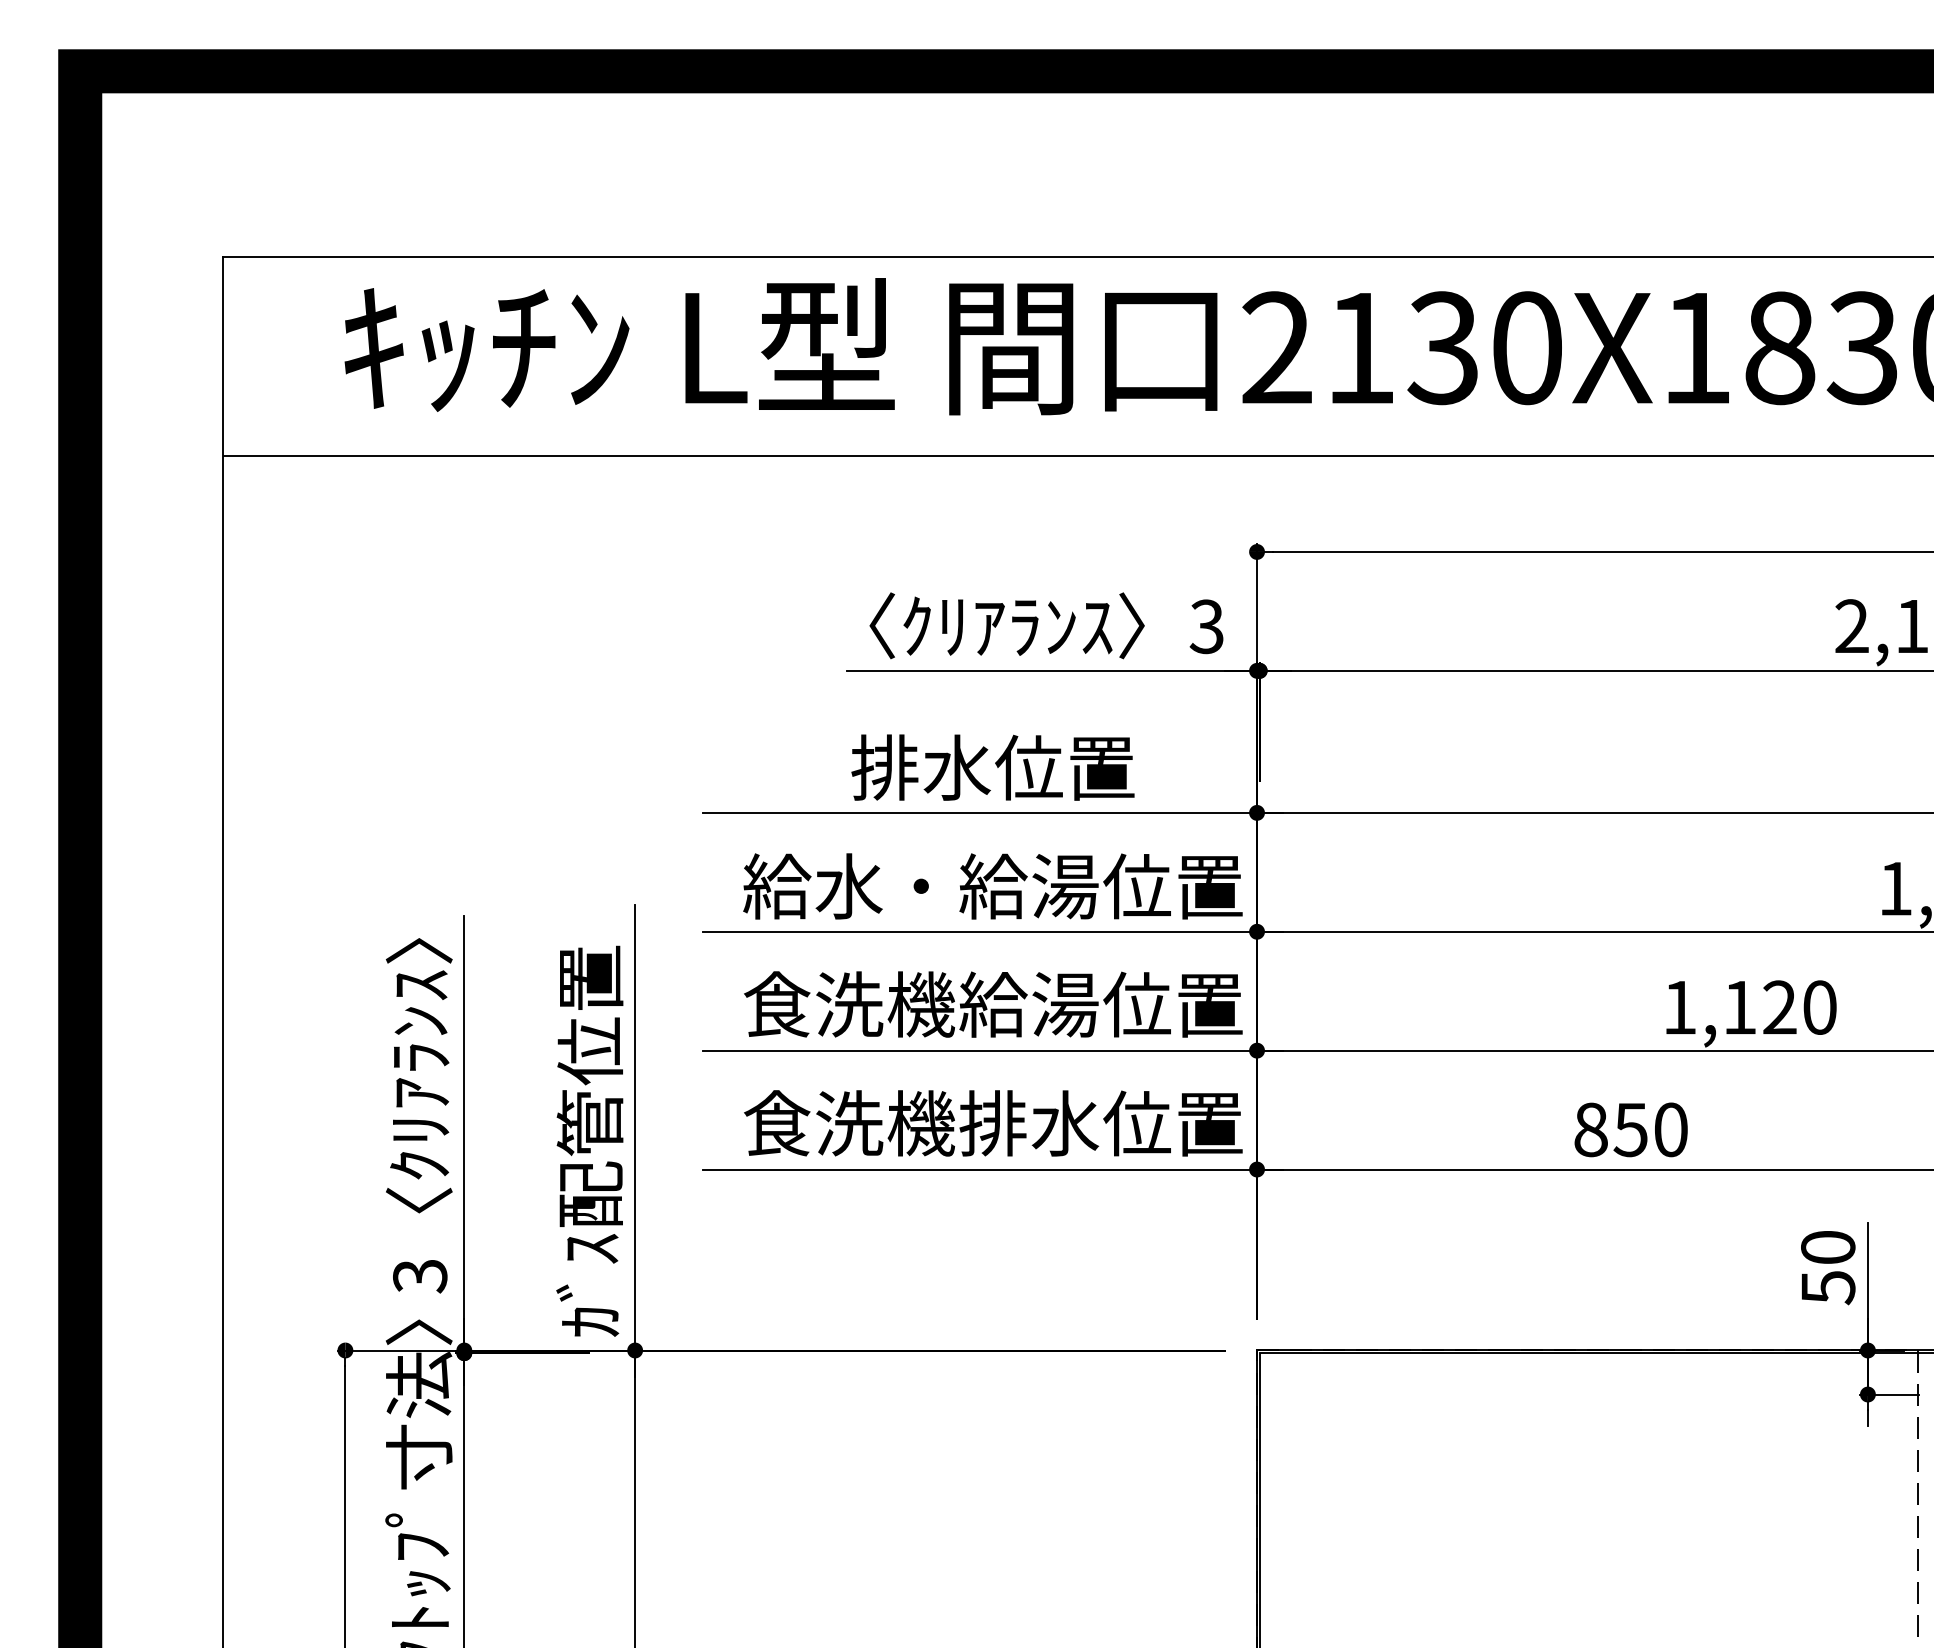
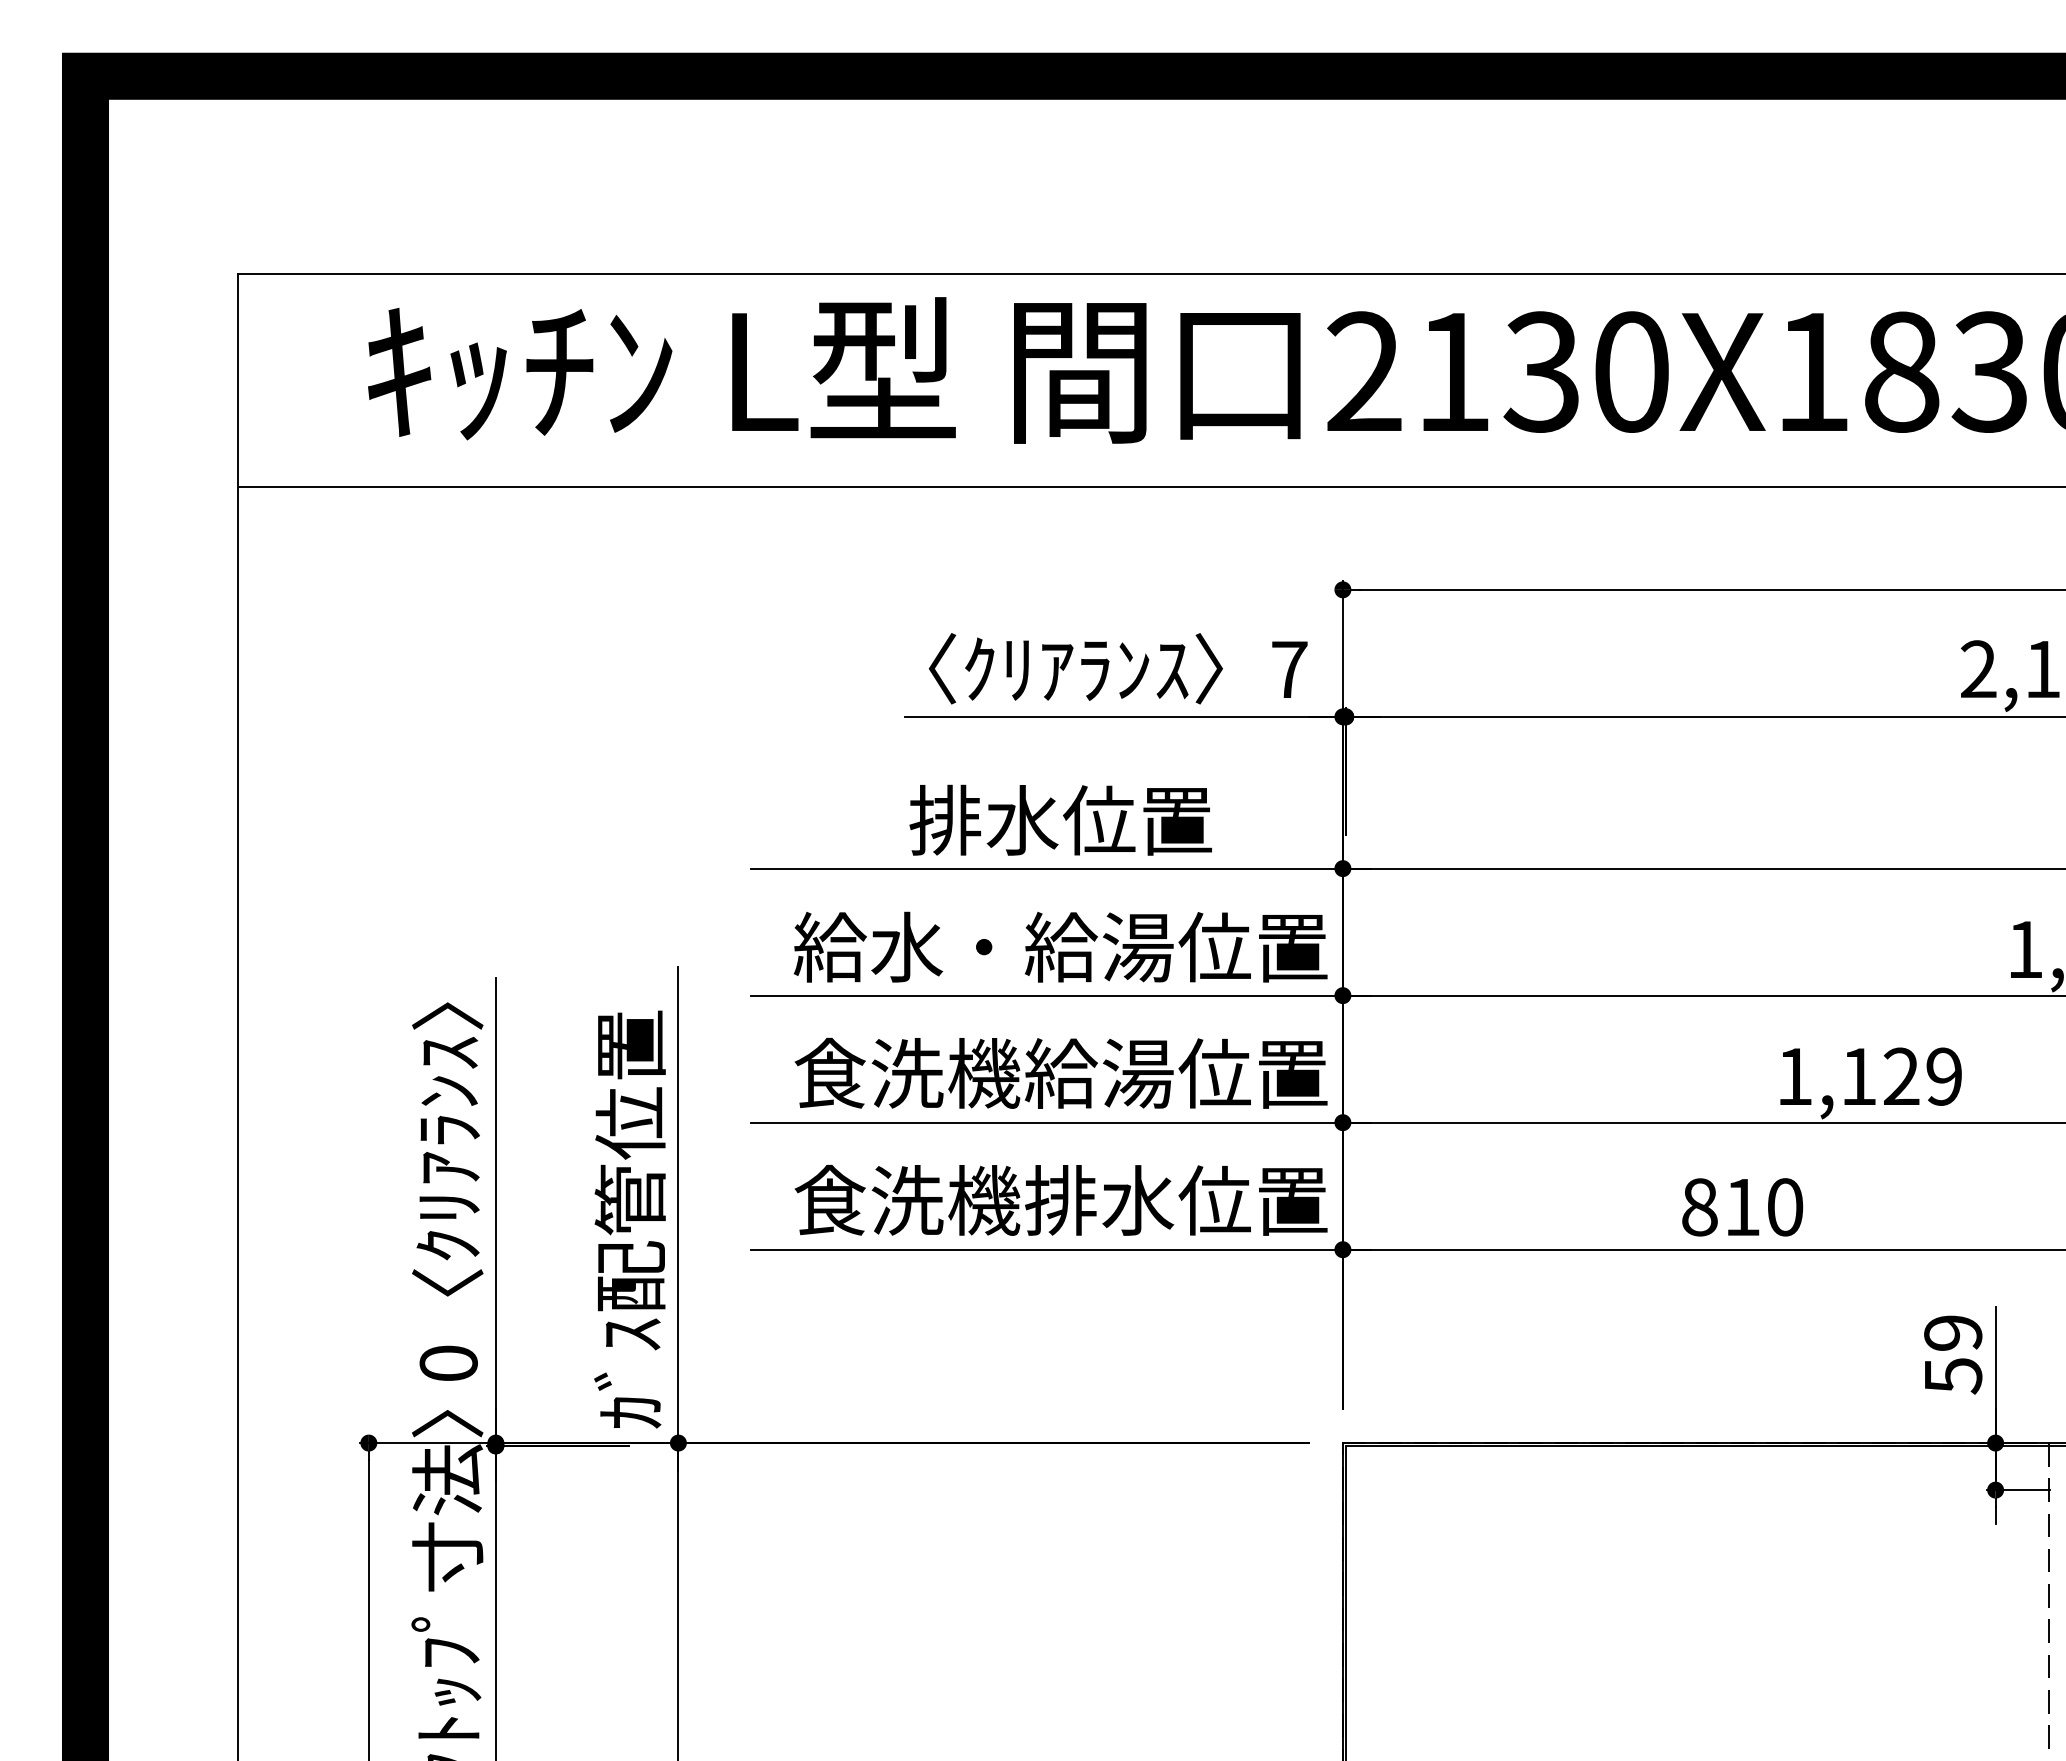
text: (1207, 626) -> (1289, 669), 3 -> 7
text: (1820, 1007) -> (1944, 1076), 1,120 -> 1,129
text: (1630, 1130) -> (1741, 1207), 850 -> 810
text: (1828, 1247) -> (1953, 1332), 50 -> 59
text: (419, 1276) -> (448, 1363), 3 -> 0

